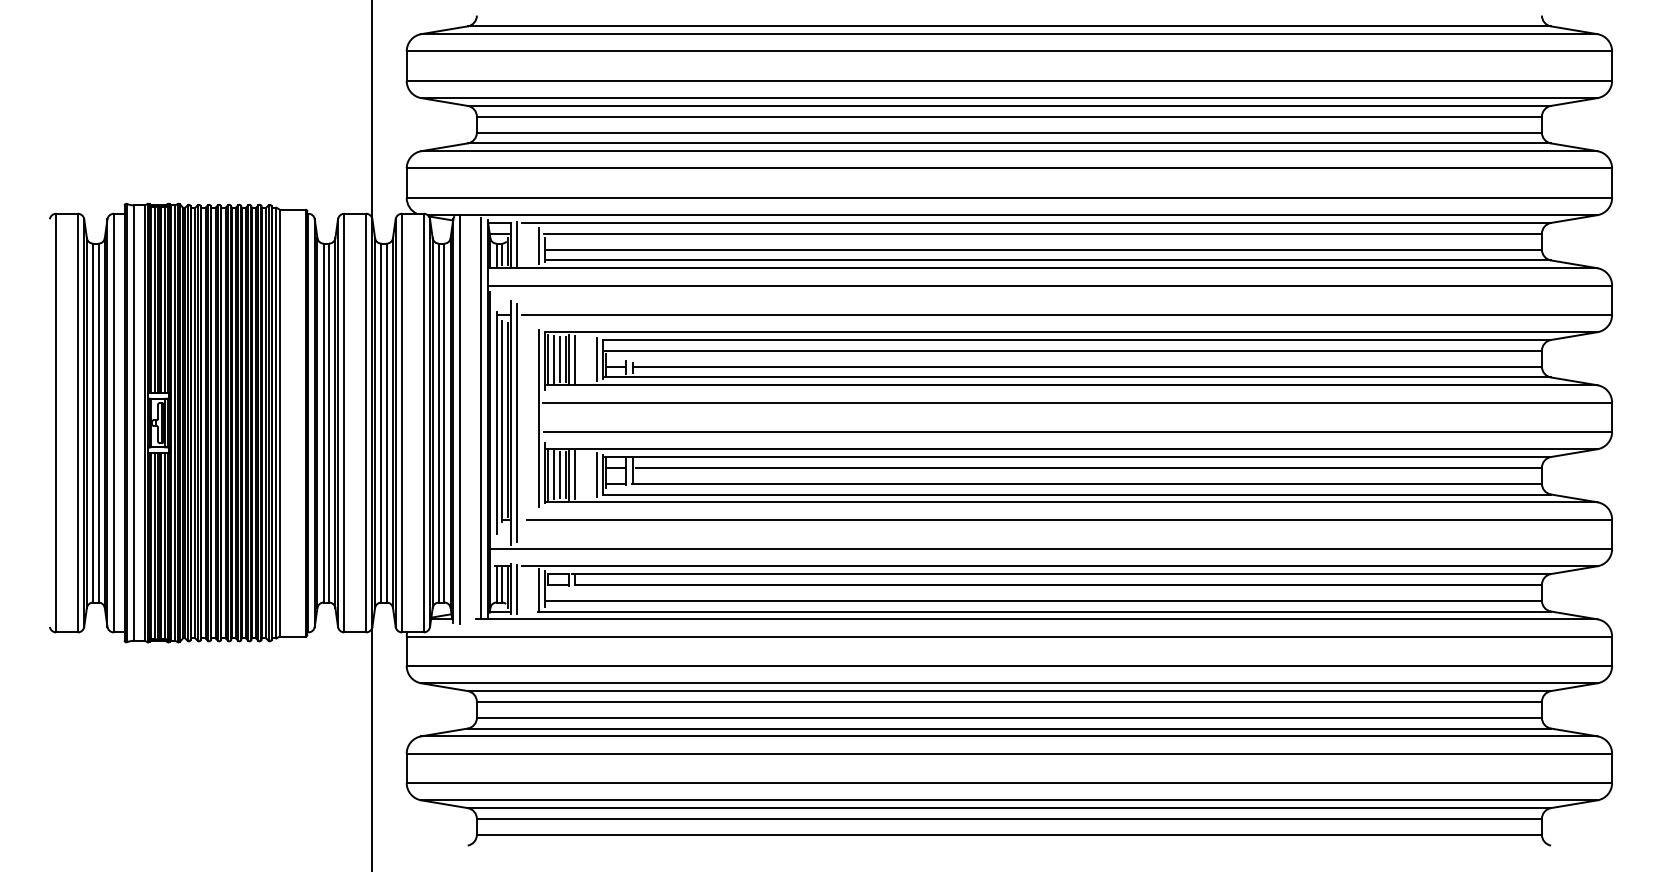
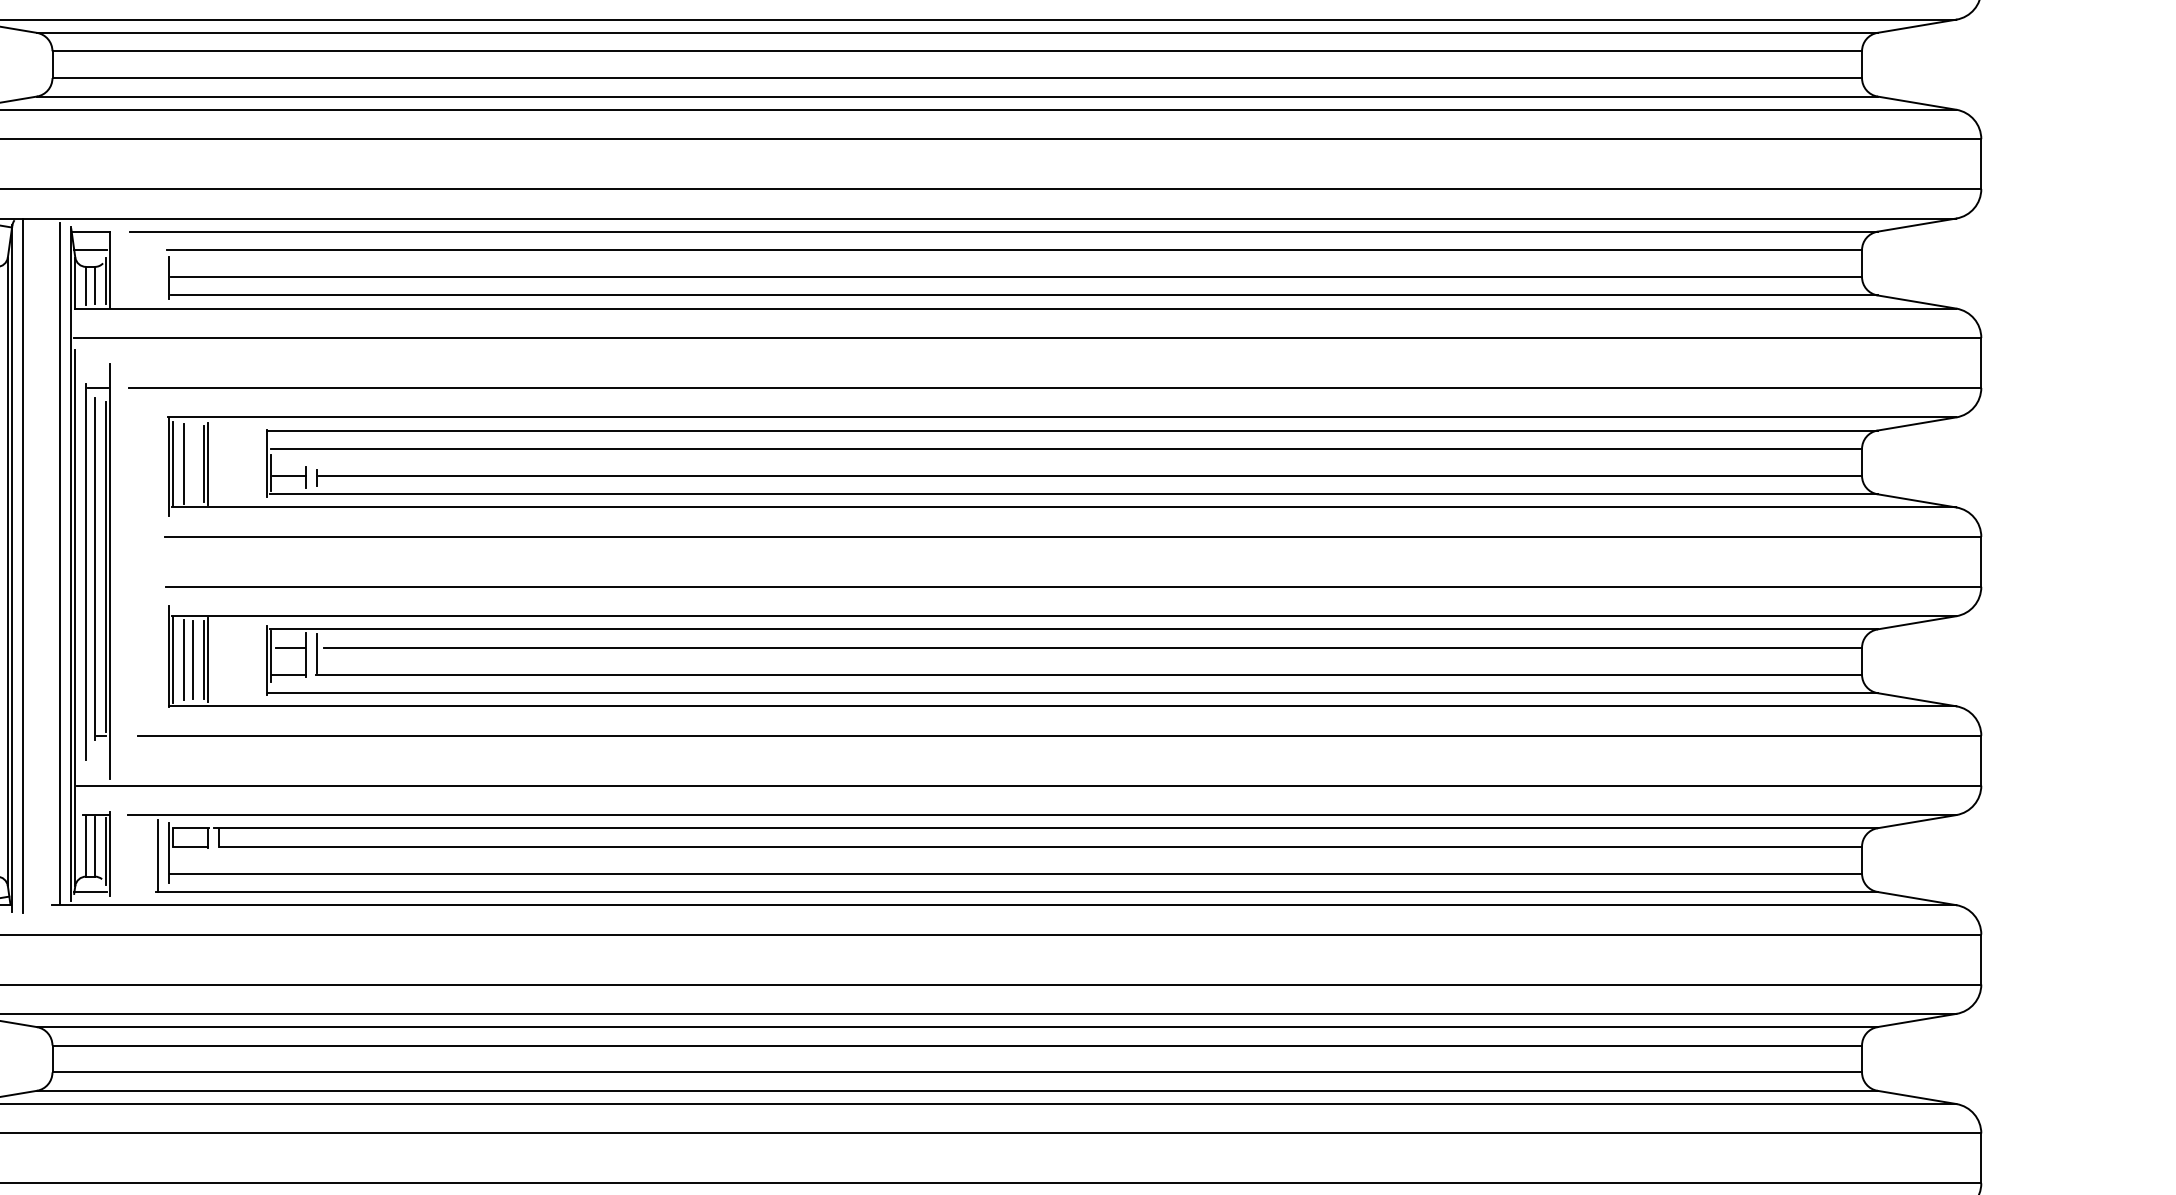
line: (517, 244) -> (121, 268), removed
line: (538, 246) -> (157, 271), removed
line: (559, 359) -> (192, 463), removed
line: (574, 359) -> (218, 463), removed
line: (596, 359) -> (255, 463), removed
line: (538, 417) -> (157, 562), removed
line: (517, 422) -> (121, 570), removed
line: (574, 474) -> (218, 659), removed
line: (596, 474) -> (255, 659), removed
line: (517, 589) -> (121, 854), removed

